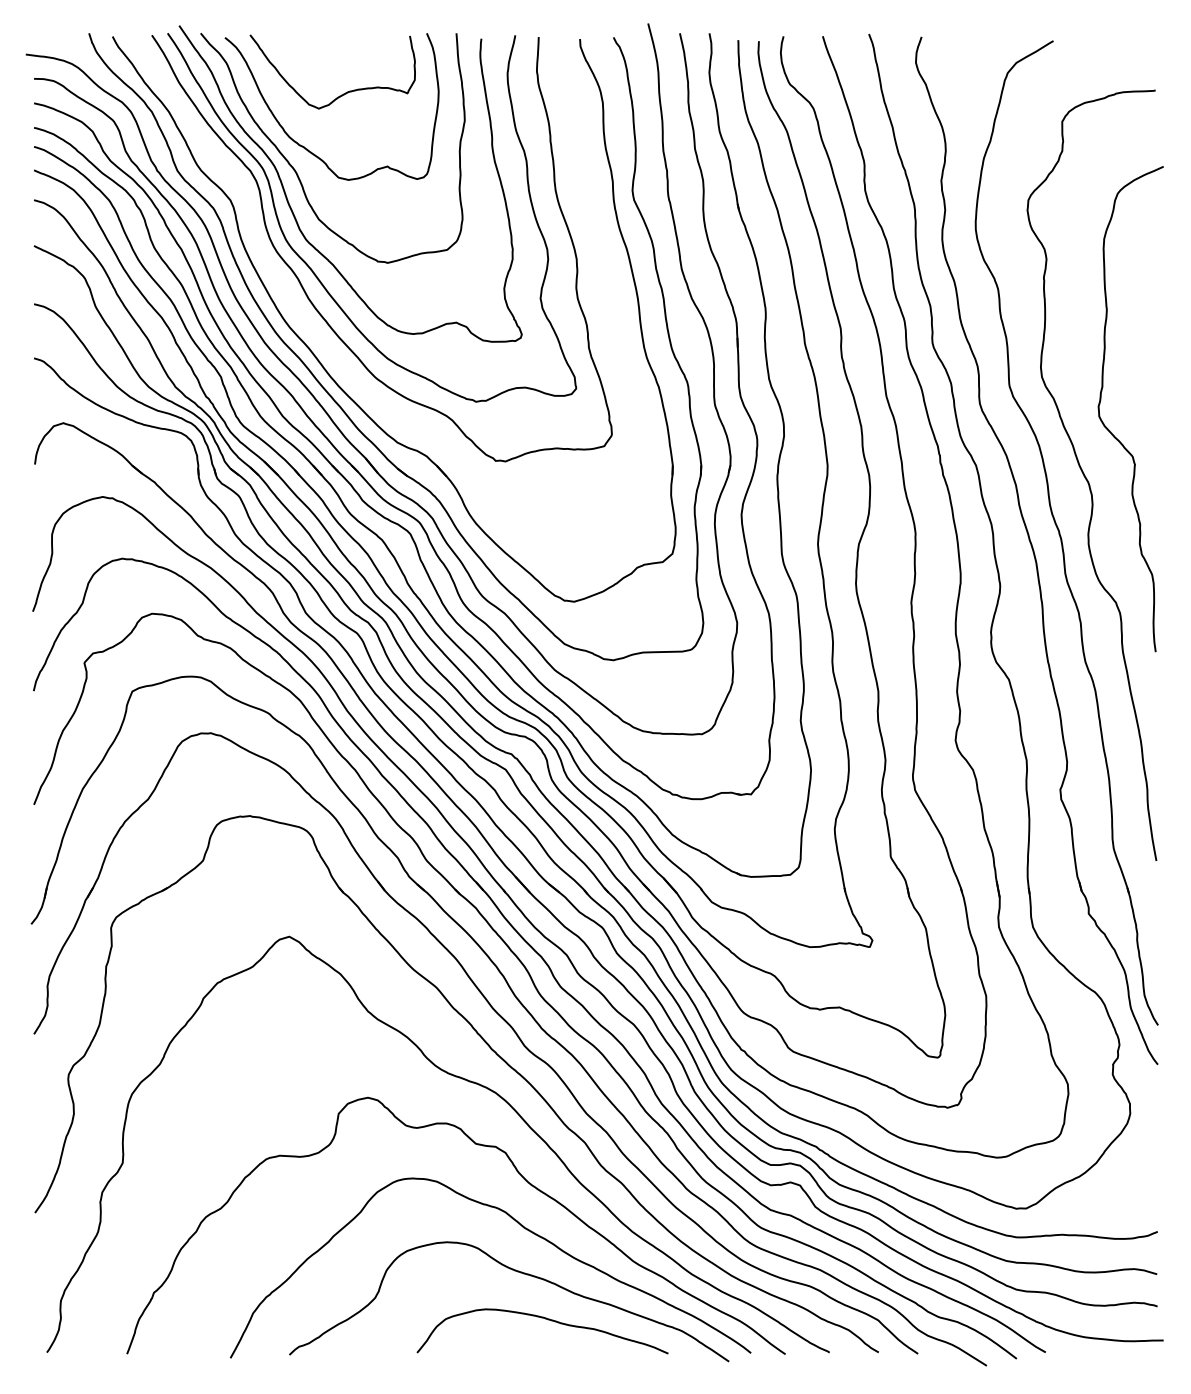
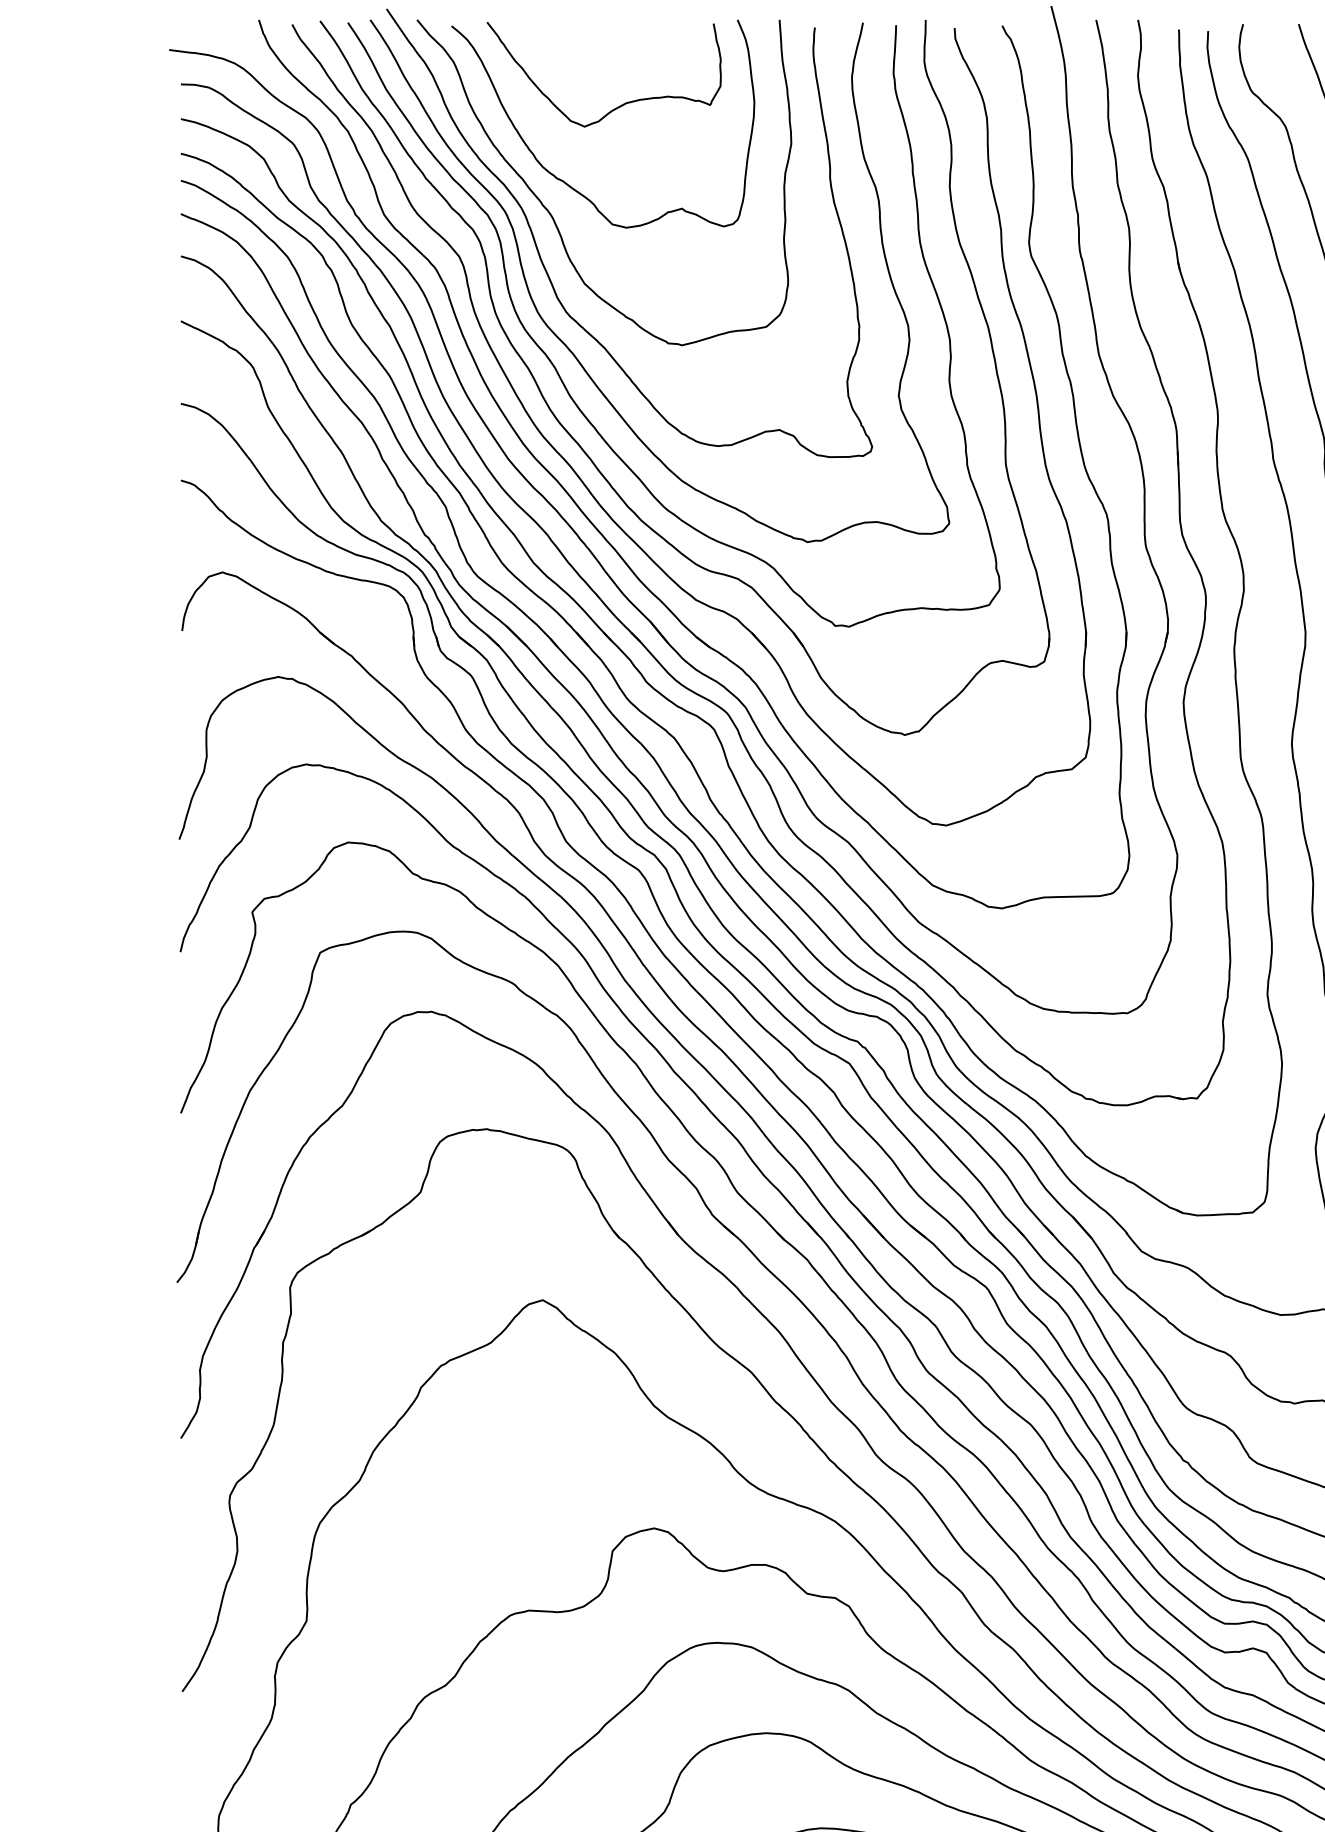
part: (321, 339) -> (588, 453), added

